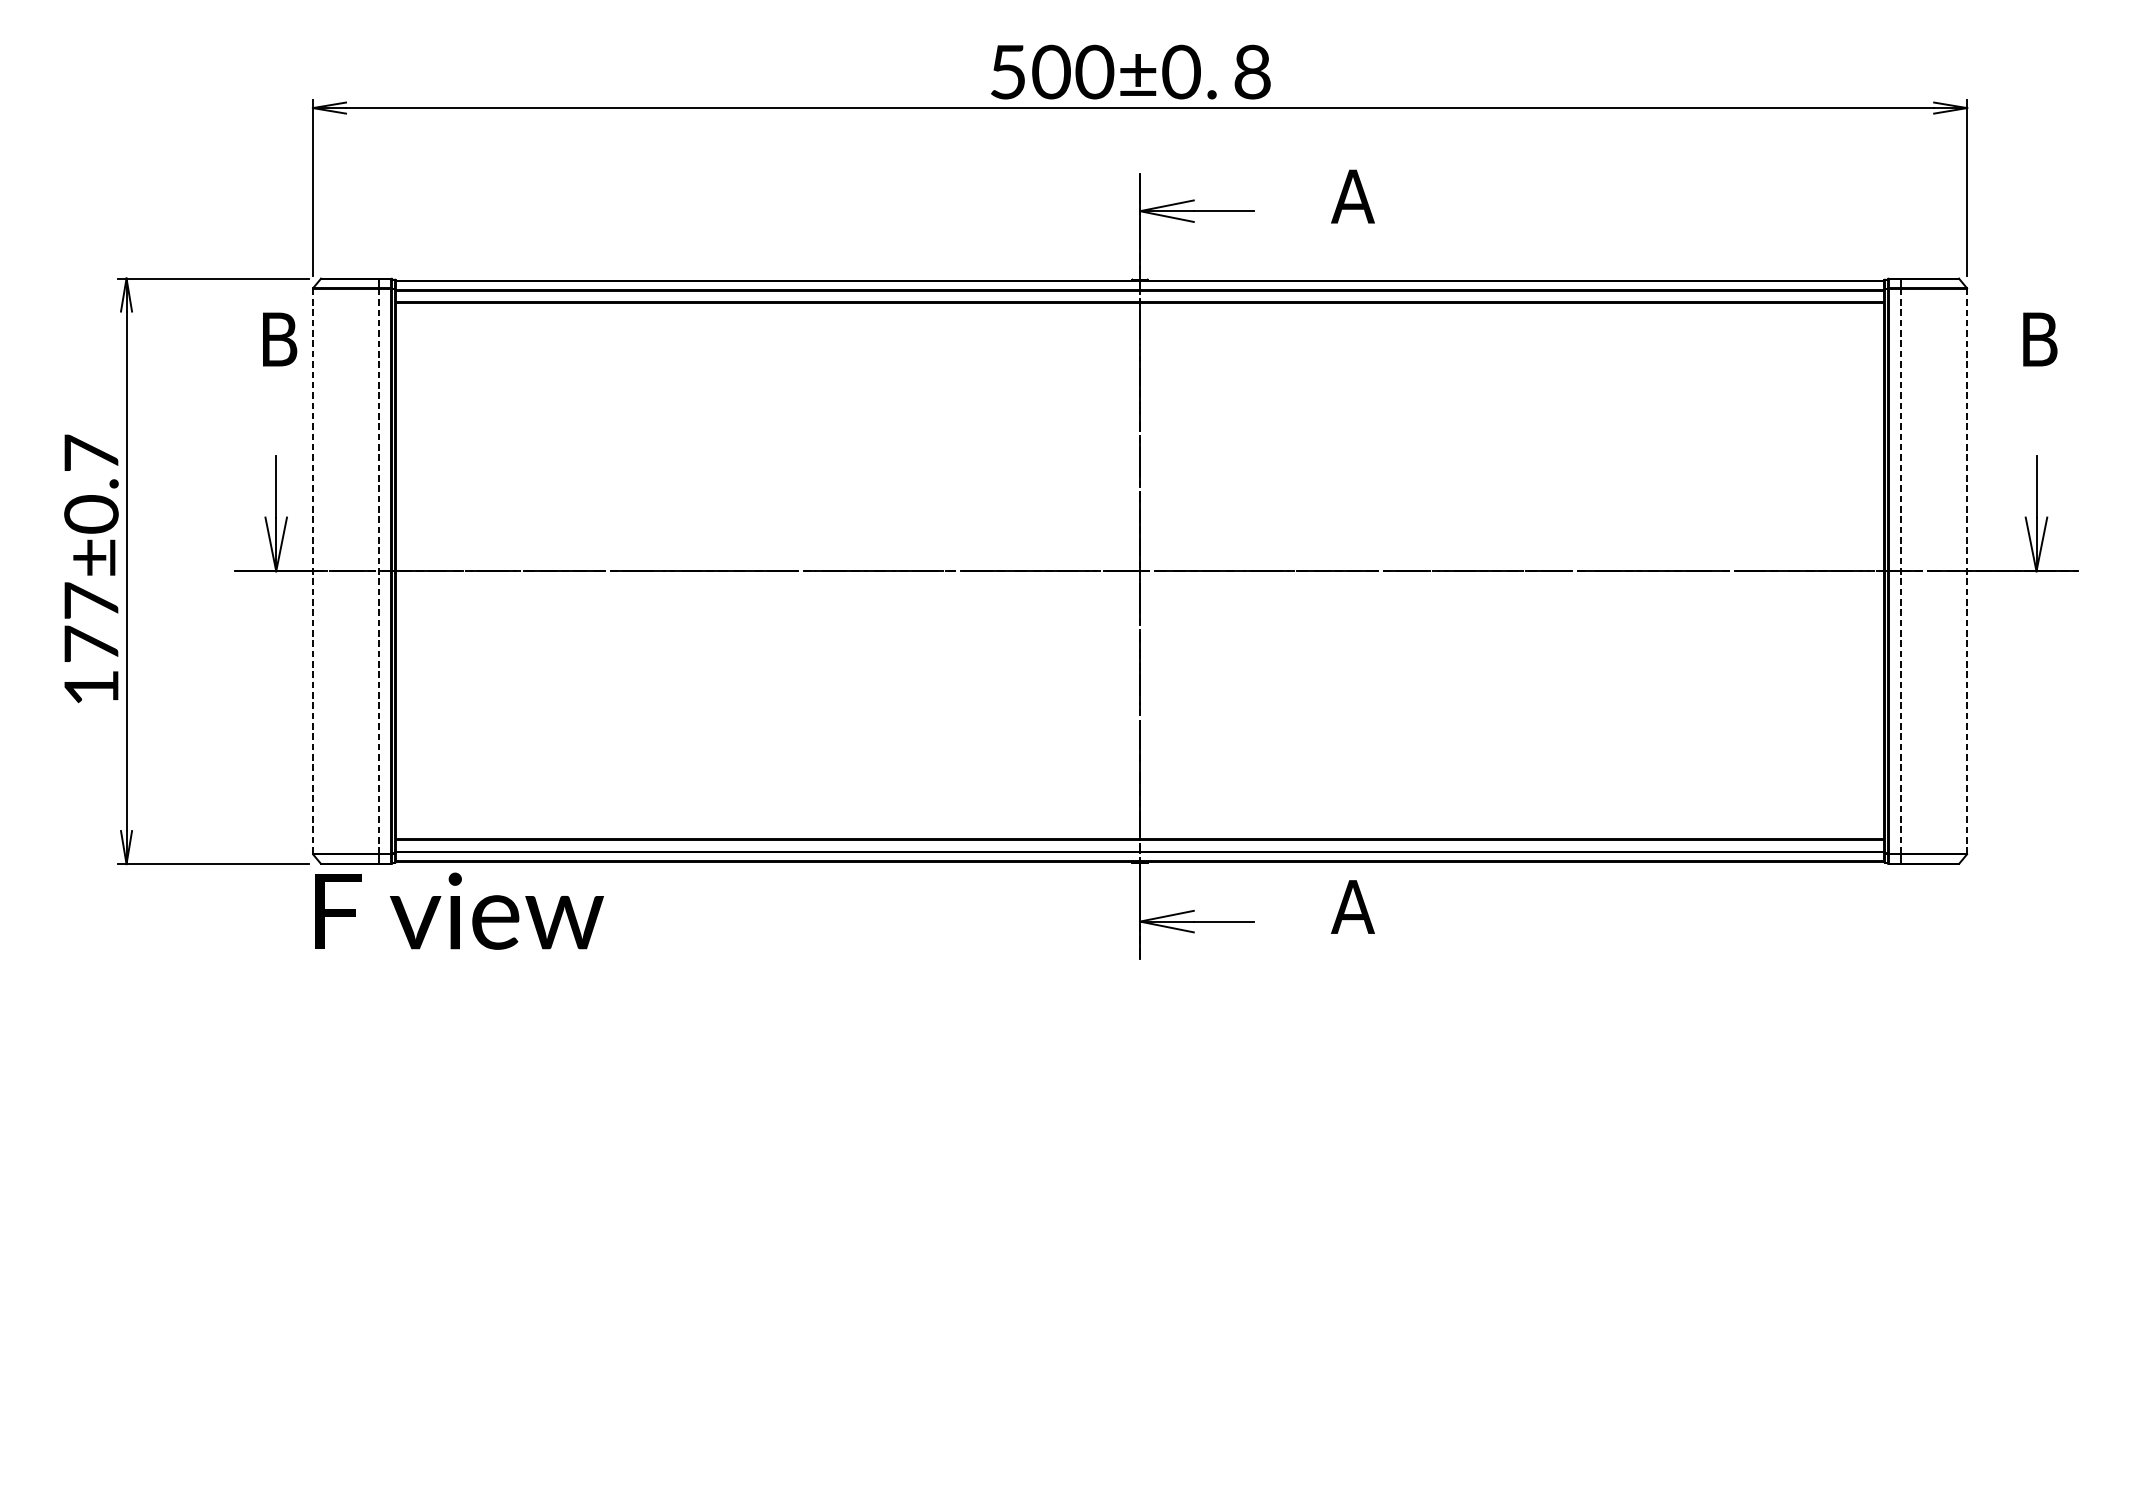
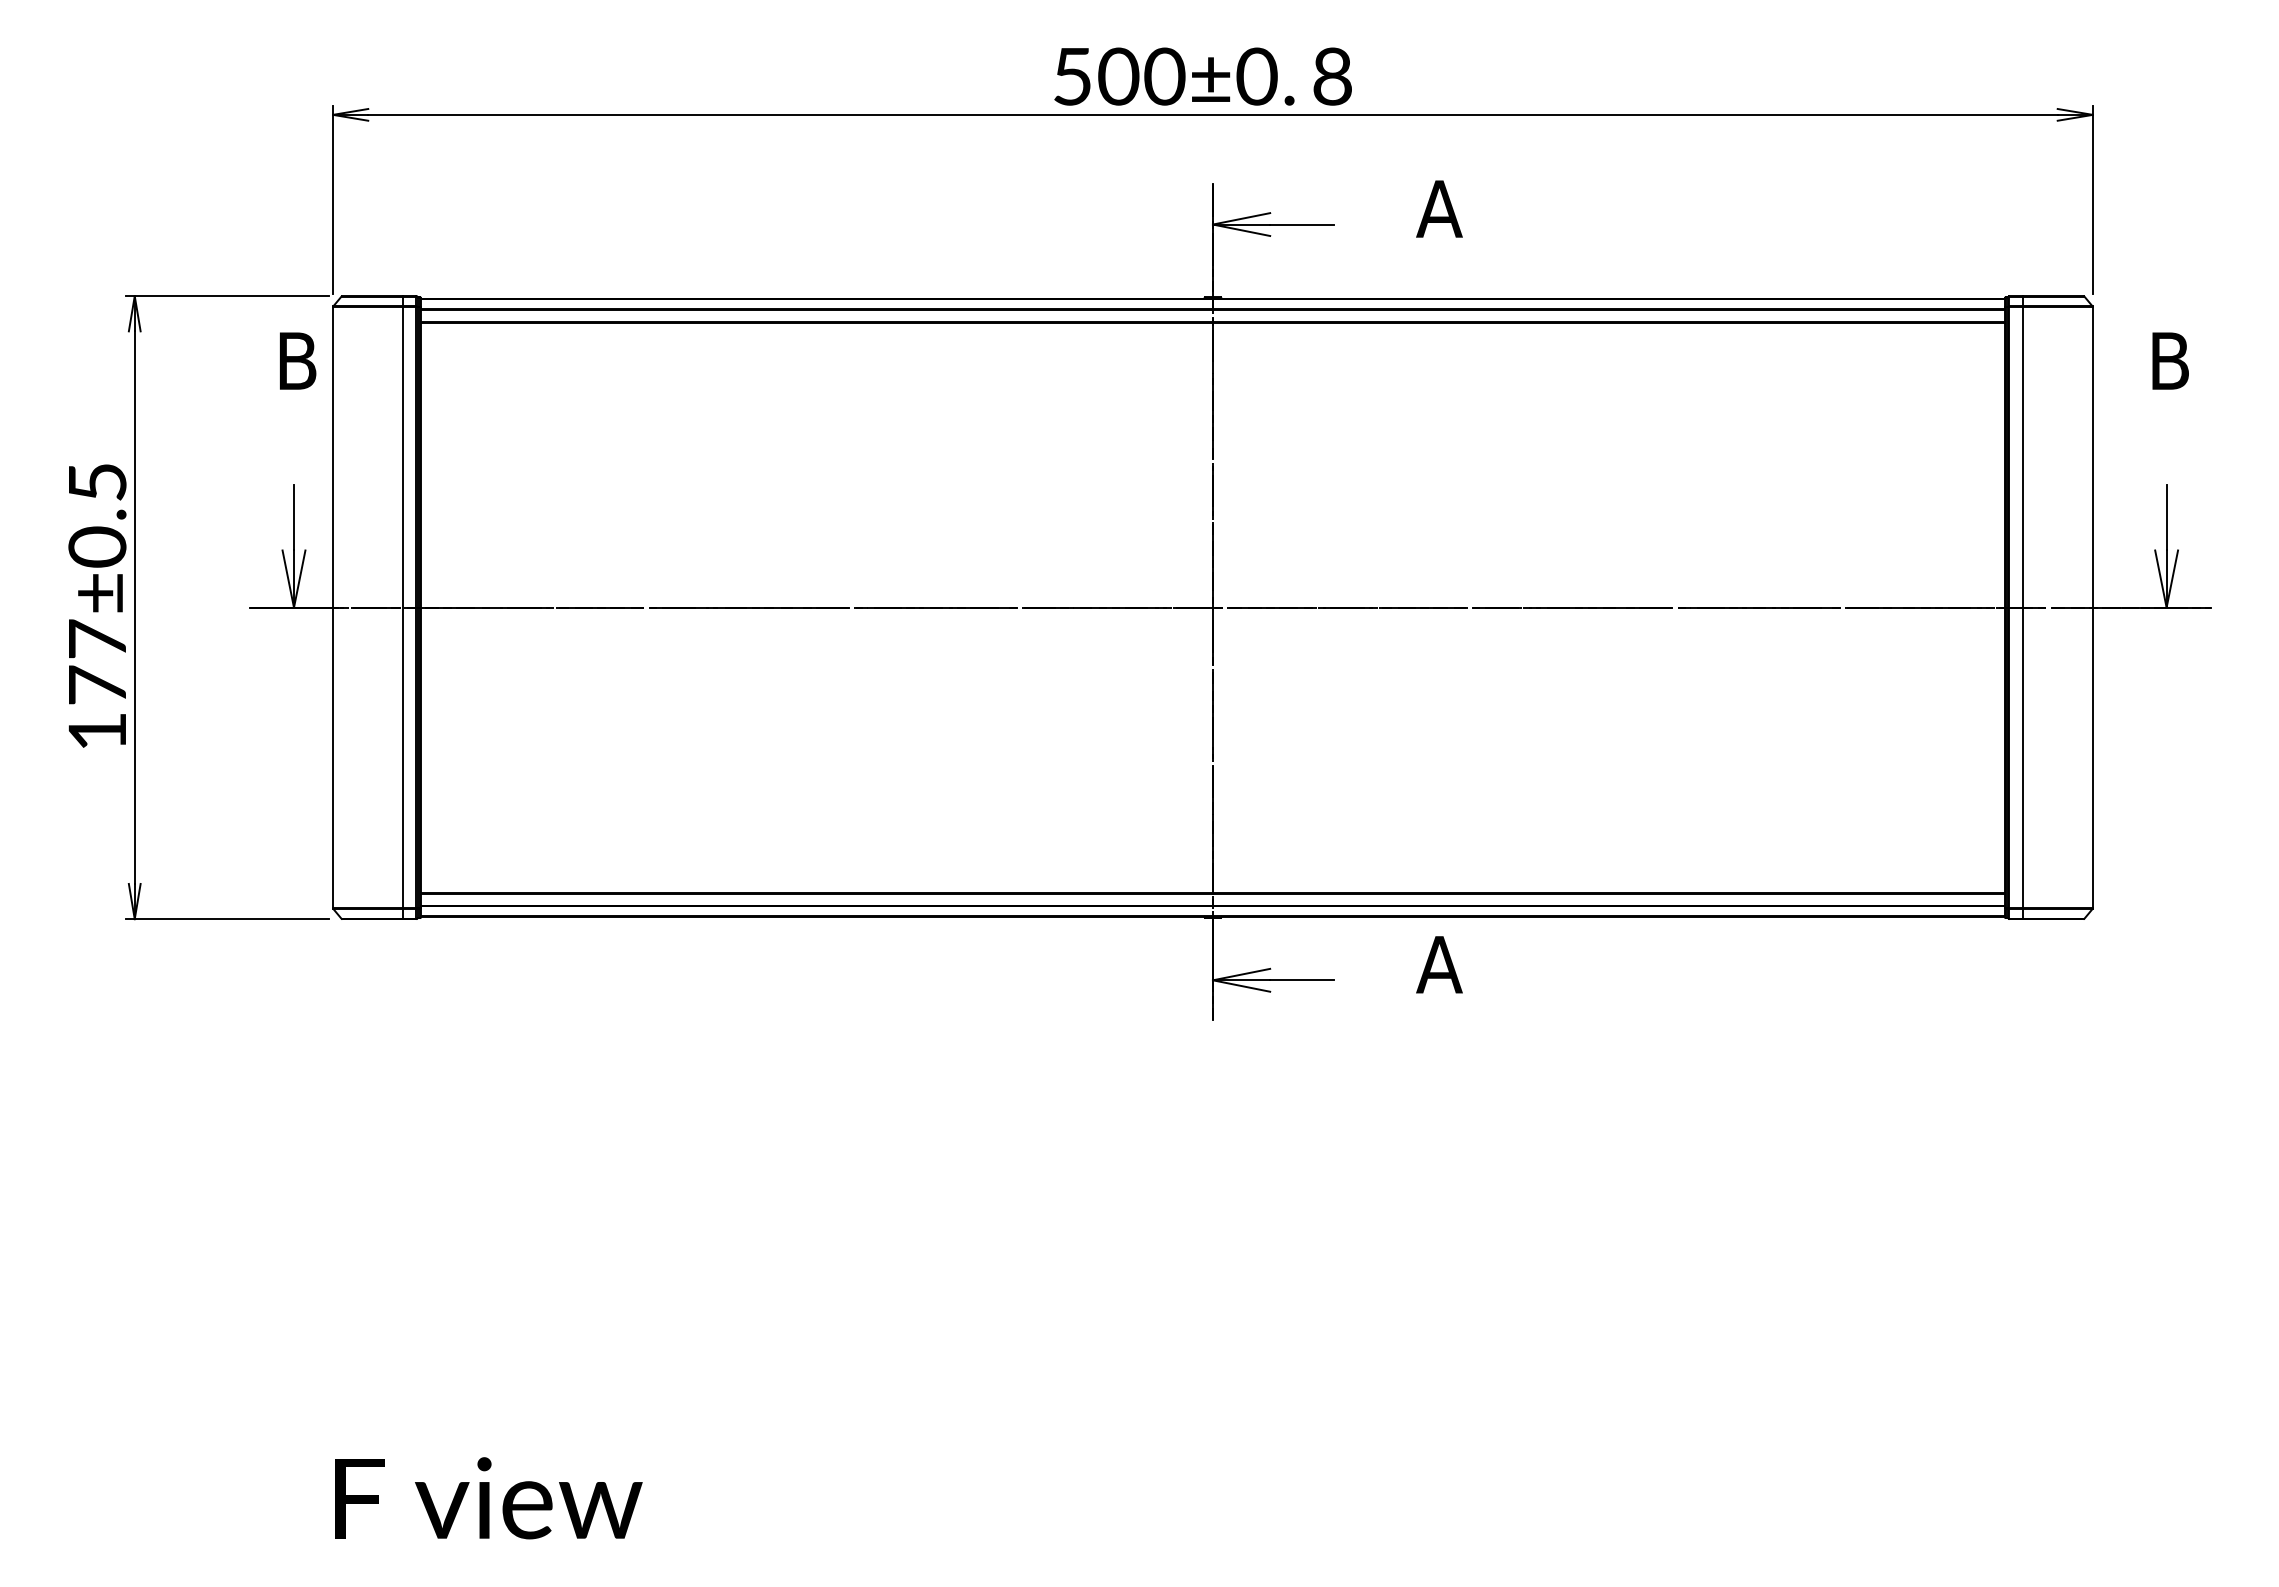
text: (91, 452) -> (97, 481), 177±0.7 -> 177±0.5
line: (313, 571) -> (333, 607), dashed -> solid
line: (379, 571) -> (403, 607), dashed -> solid
line: (1901, 571) -> (2022, 607), dashed -> solid
line: (1966, 571) -> (2092, 607), dashed -> solid
text: (459, 911) -> (488, 1498), moved

